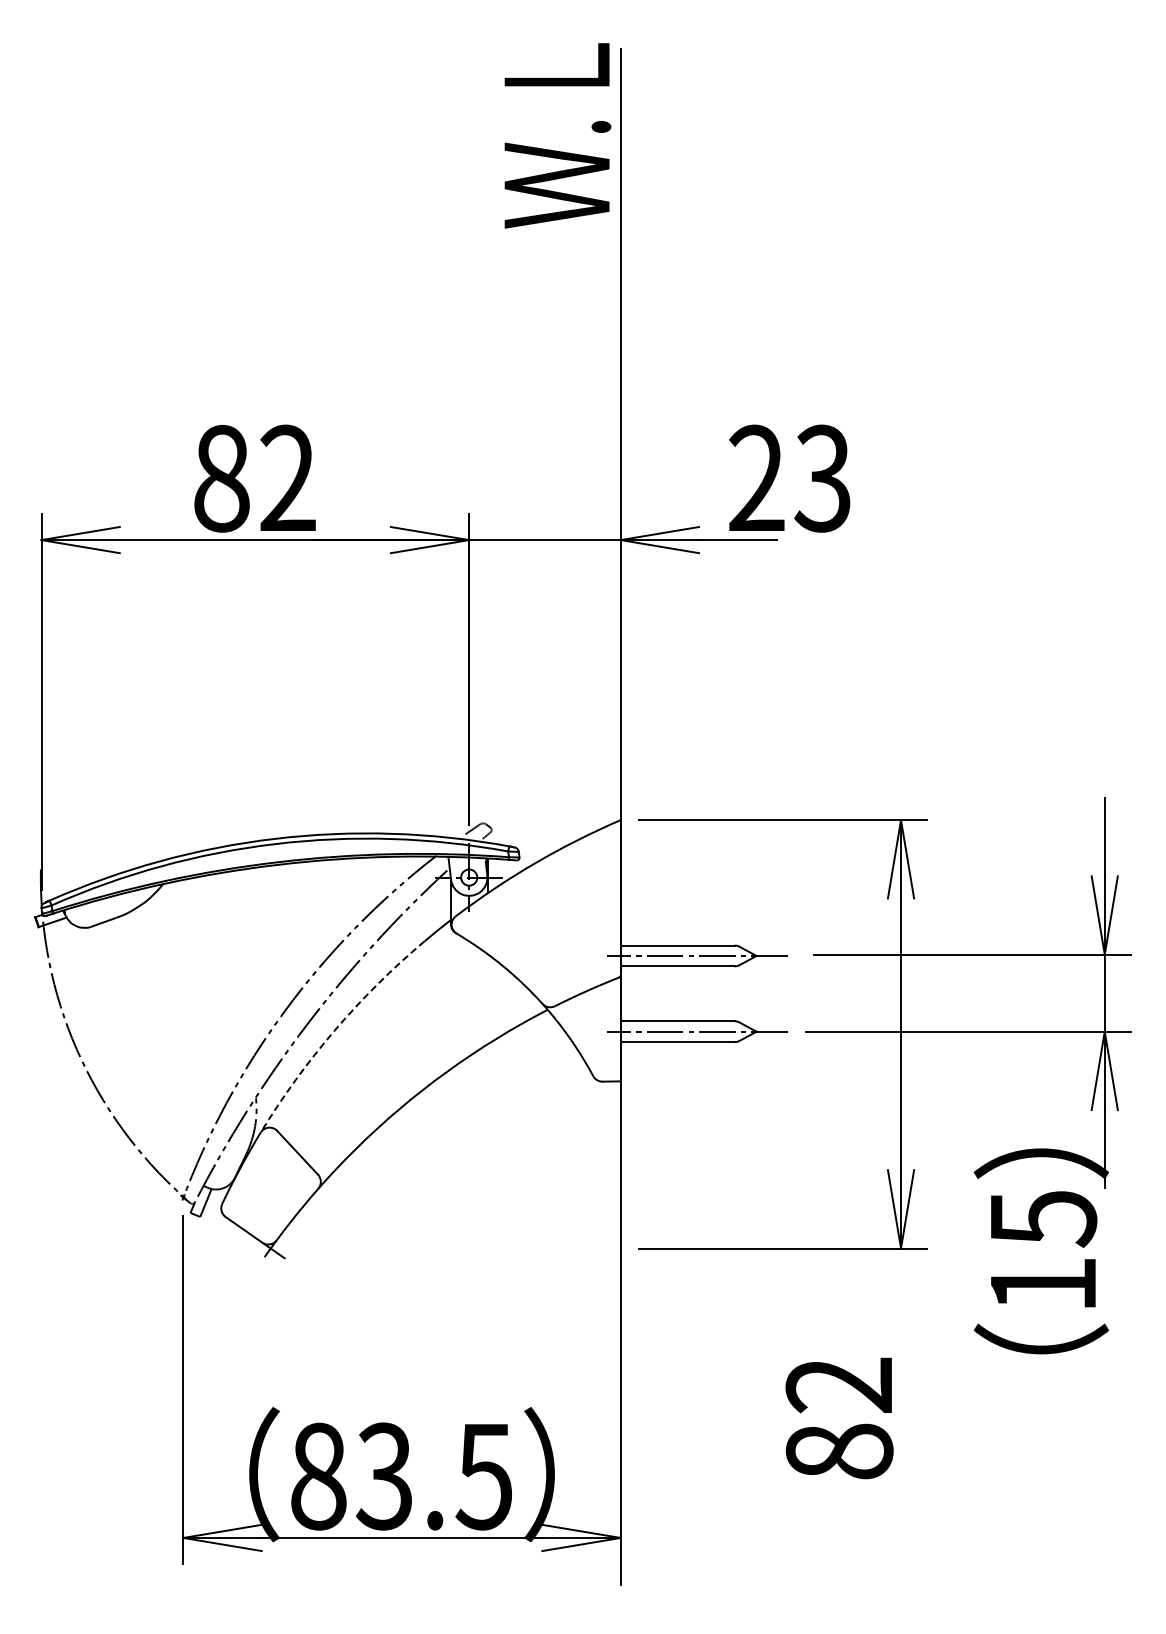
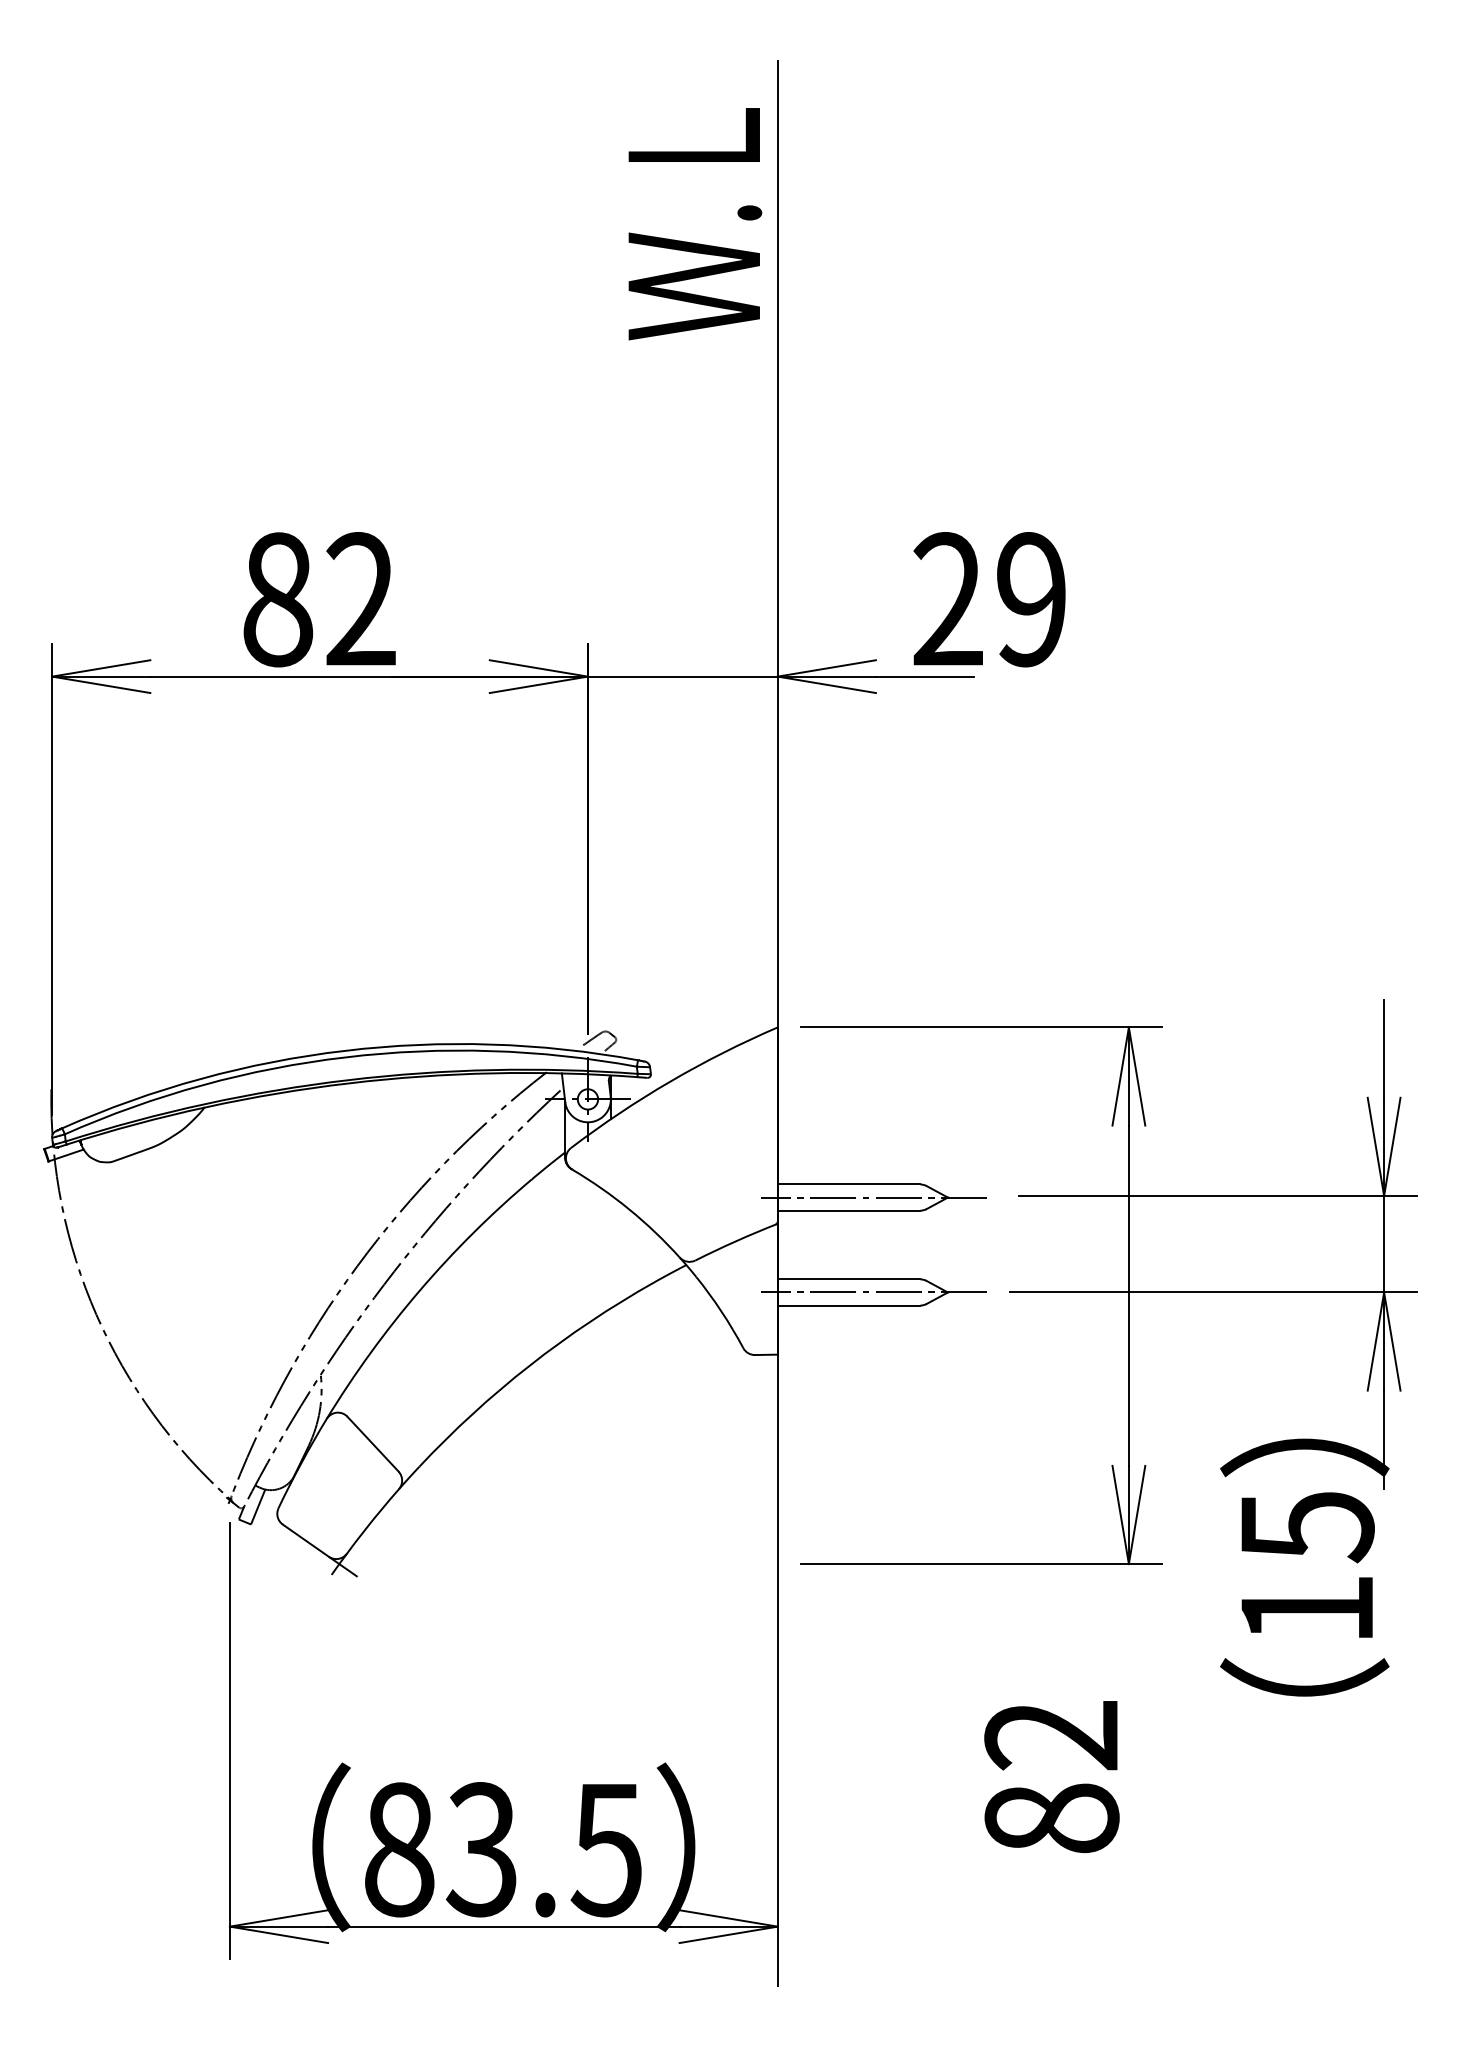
text: (557, 135) -> (694, 223), moved
text: (822, 478) -> (1030, 599), 23 -> 29
arc: (334, 1030) -> (419, 1290), dashed -> solid

